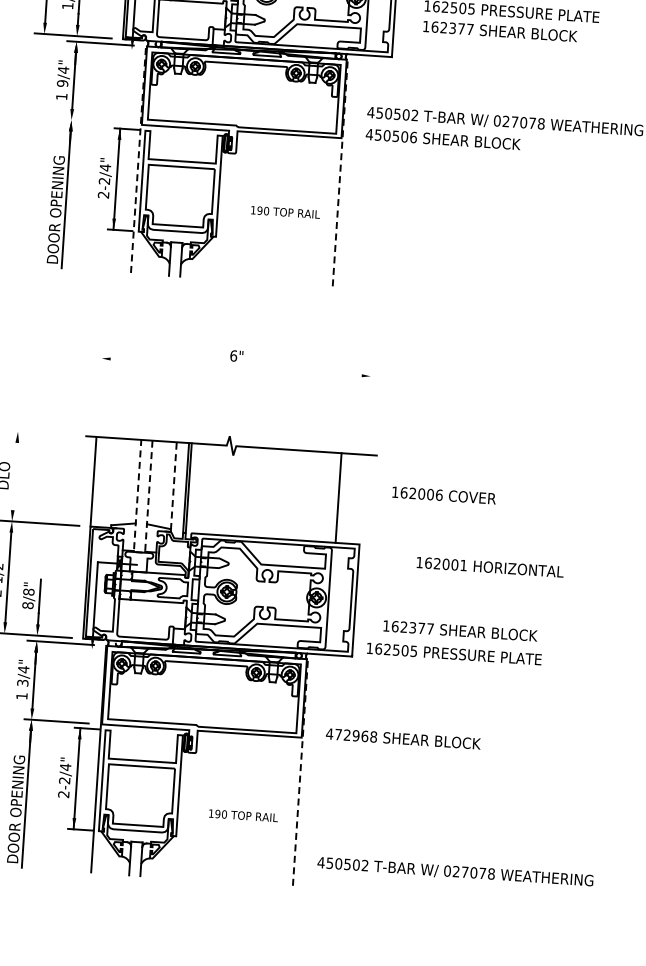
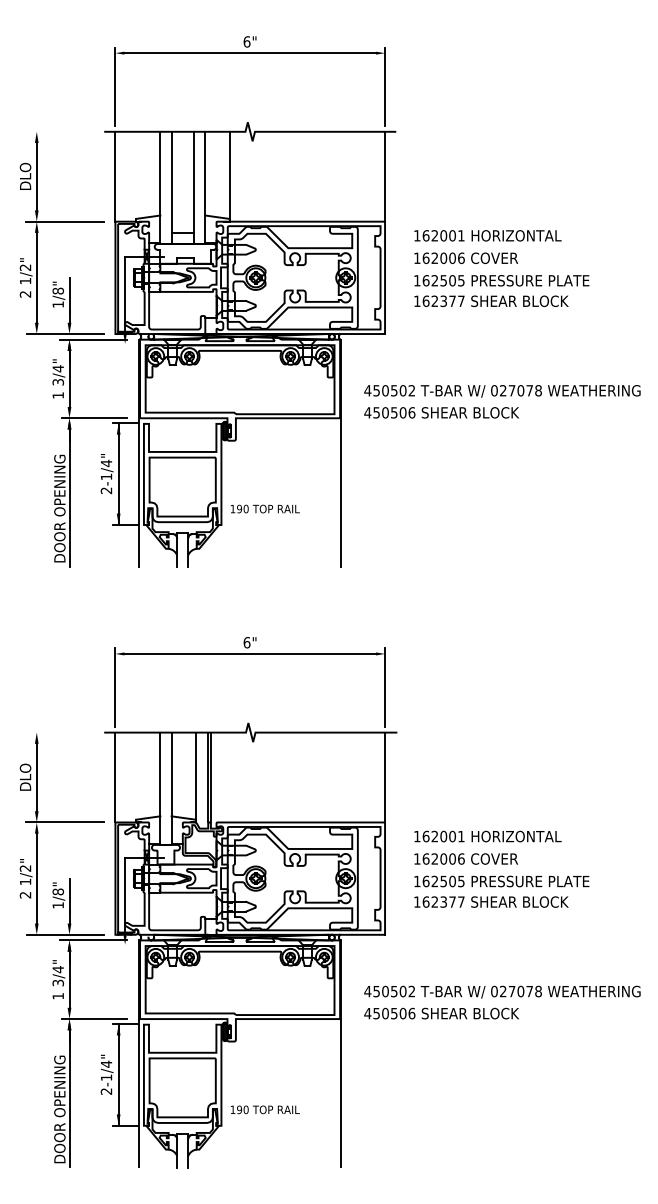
text: (61, 82) -> (57, 381), 9/4" -> 3/4"
line: (96, 122) -> (94, 418), added
line: (138, 159) -> (138, 453), dashed -> solid
line: (340, 173) -> (341, 453), dashed -> solid
text: (103, 180) -> (105, 476), 2-2/4" -> 2-1/4"
text: (285, 211) -> (265, 508), moved
line: (236, 366) -> (250, 653), added
line: (99, 391) -> (115, 687), added
line: (368, 409) -> (385, 687), added
line: (14, 476) -> (36, 777), added
line: (173, 486) -> (195, 776), dashed -> solid
text: (443, 494) -> (465, 858), moved
line: (339, 498) -> (385, 777), moved
line: (139, 551) -> (165, 844), dashed -> solid
text: (489, 567) -> (487, 836), moved
text: (27, 605) -> (57, 905), 8/8" -> 1/8"
text: (453, 654) -> (501, 881), moved
text: (356, 735) -> (394, 1013), 472968 -> 450506
line: (300, 772) -> (341, 1053), dashed -> solid
text: (63, 780) -> (105, 1077), 2-2/4" -> 2-1/4"
text: (242, 815) -> (264, 1109), moved
text: (455, 871) -> (502, 991), moved

